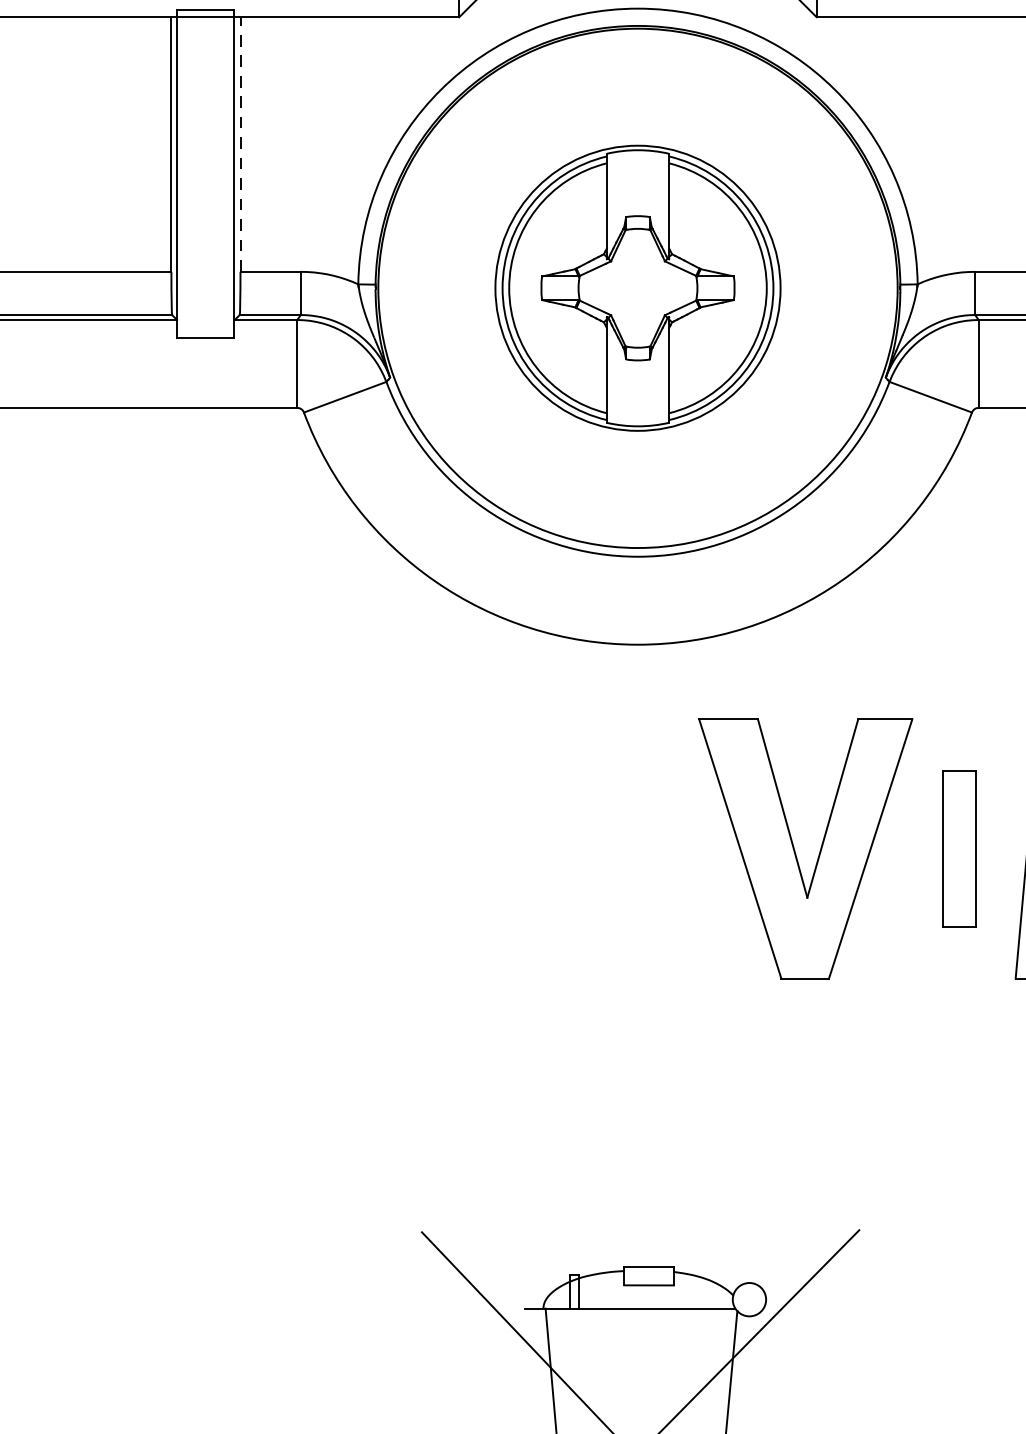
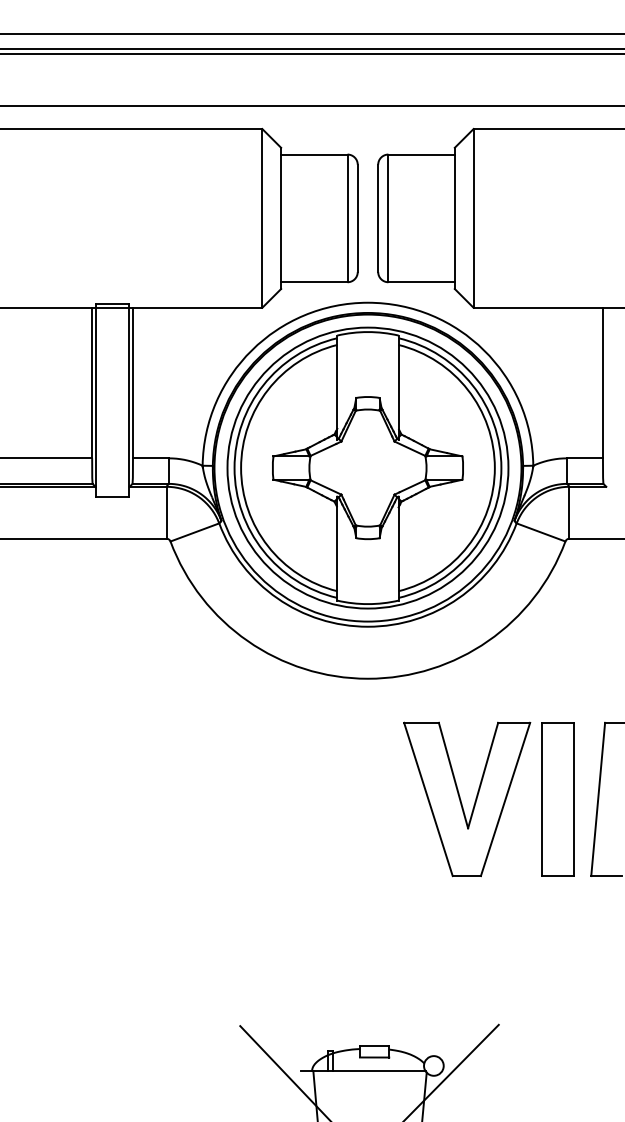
line: (241, 143) -> (133, 382), dashed -> solid
part: (637, 287) -> (367, 467), size x1.67
part: (958, 848) -> (557, 799), size x1.67

